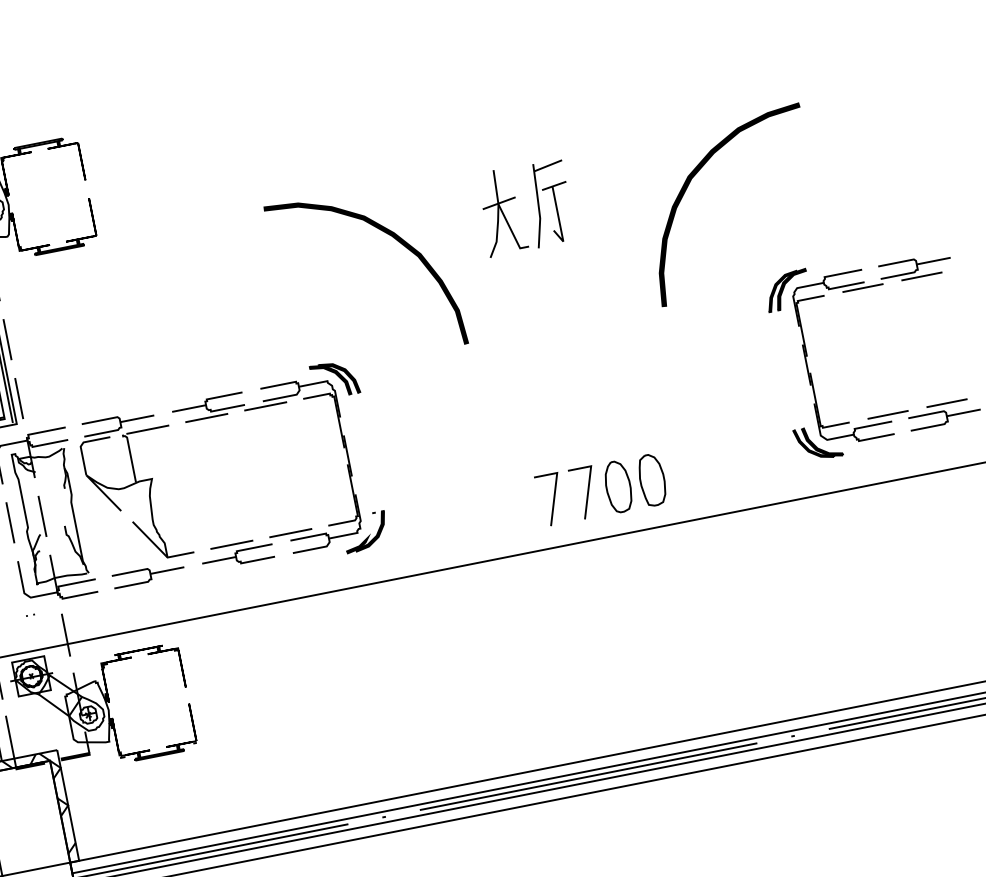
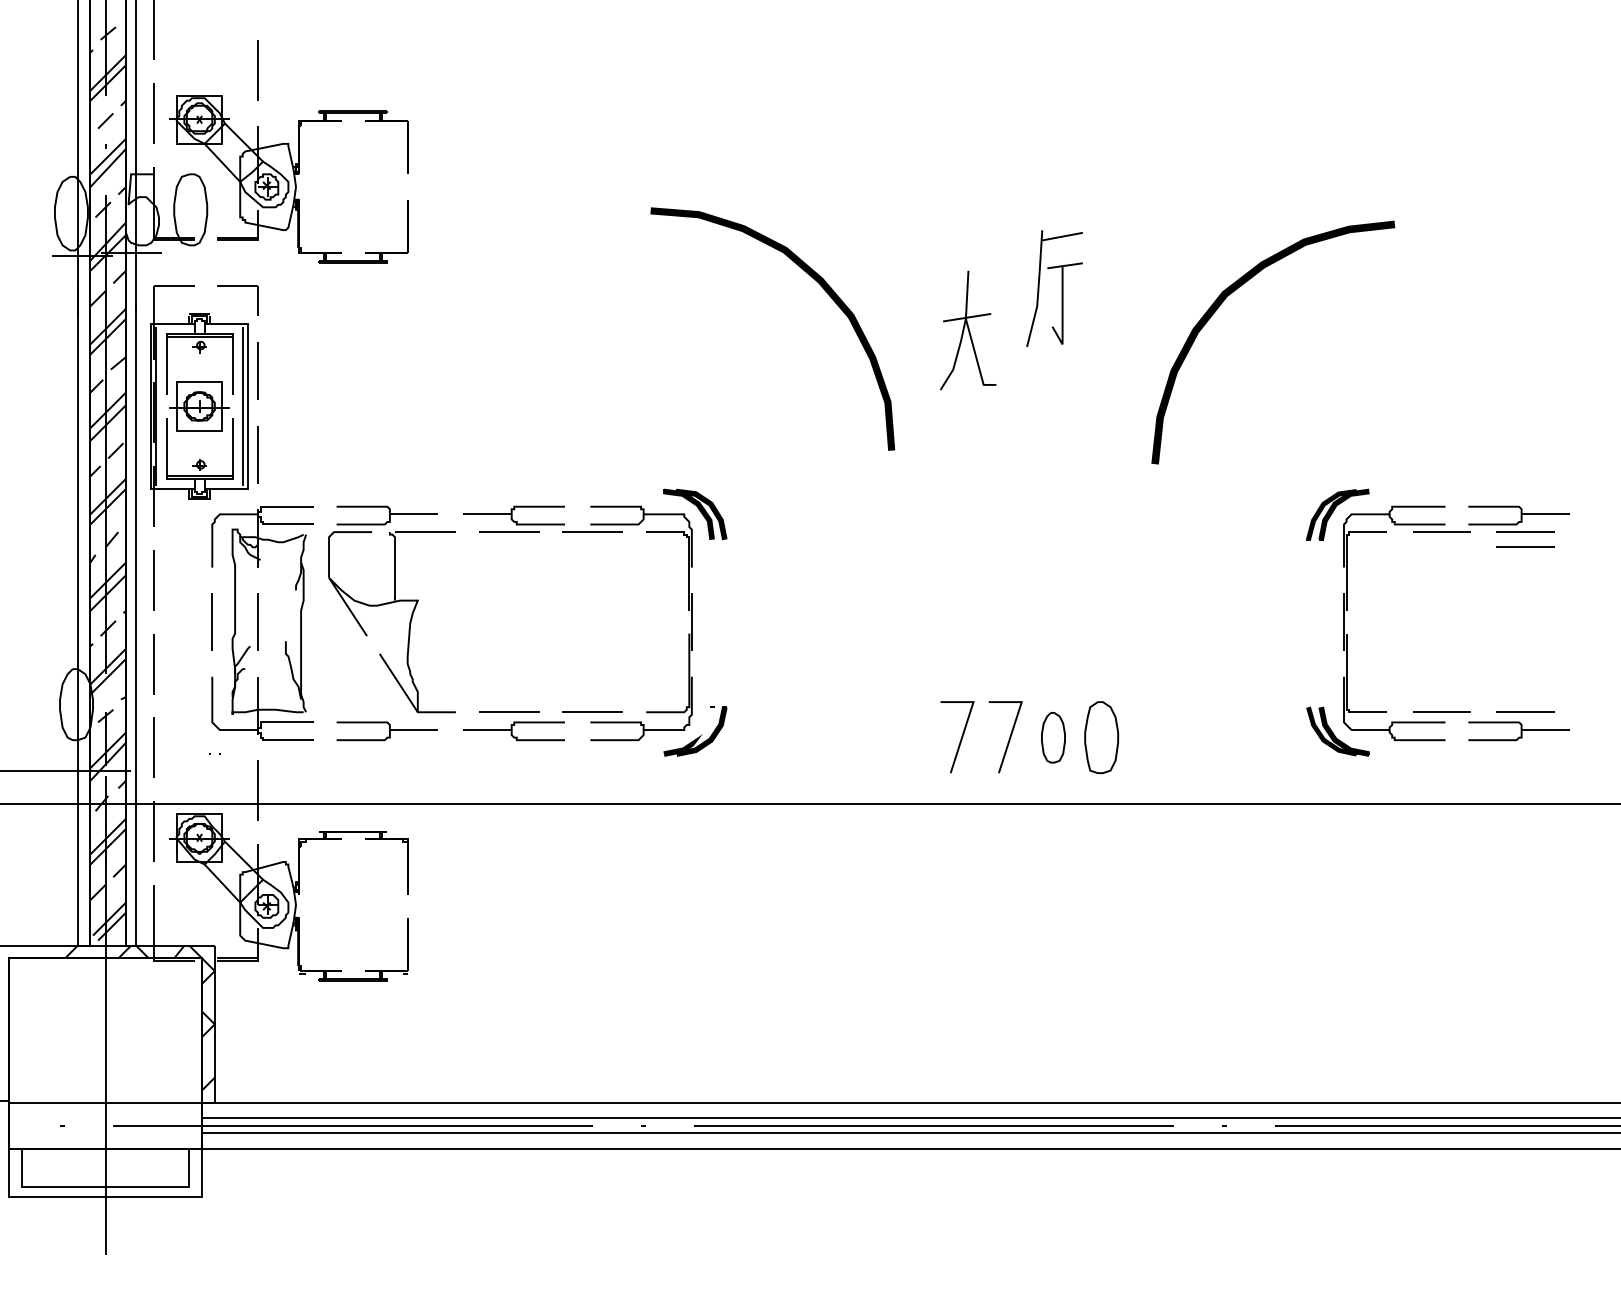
curve: (697, 173) -> (1236, 290), moved
part: (554, 202) -> (1061, 288), moved
curve: (388, 235) -> (814, 280), moved
line: (923, 286) -> (1525, 546), added
part: (618, 486) -> (1053, 737), size x0.7

